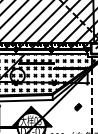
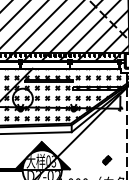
part: (78, 107) -> (107, 160), moved

